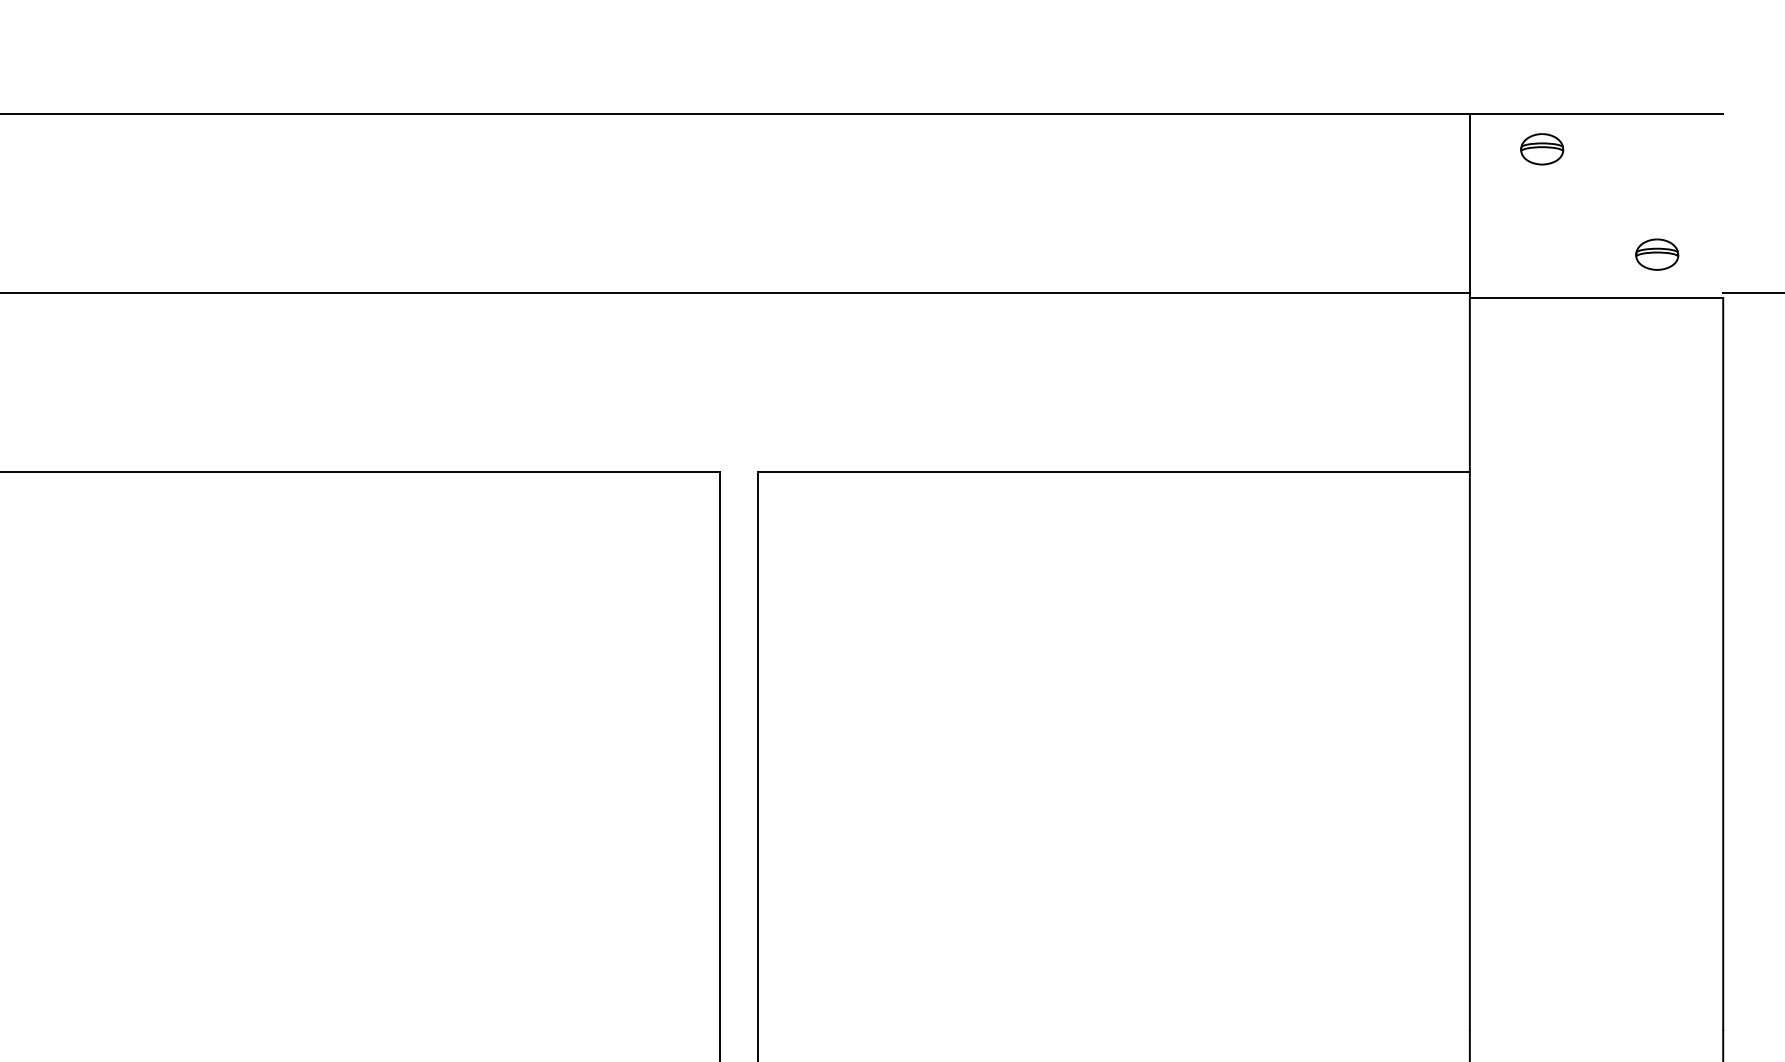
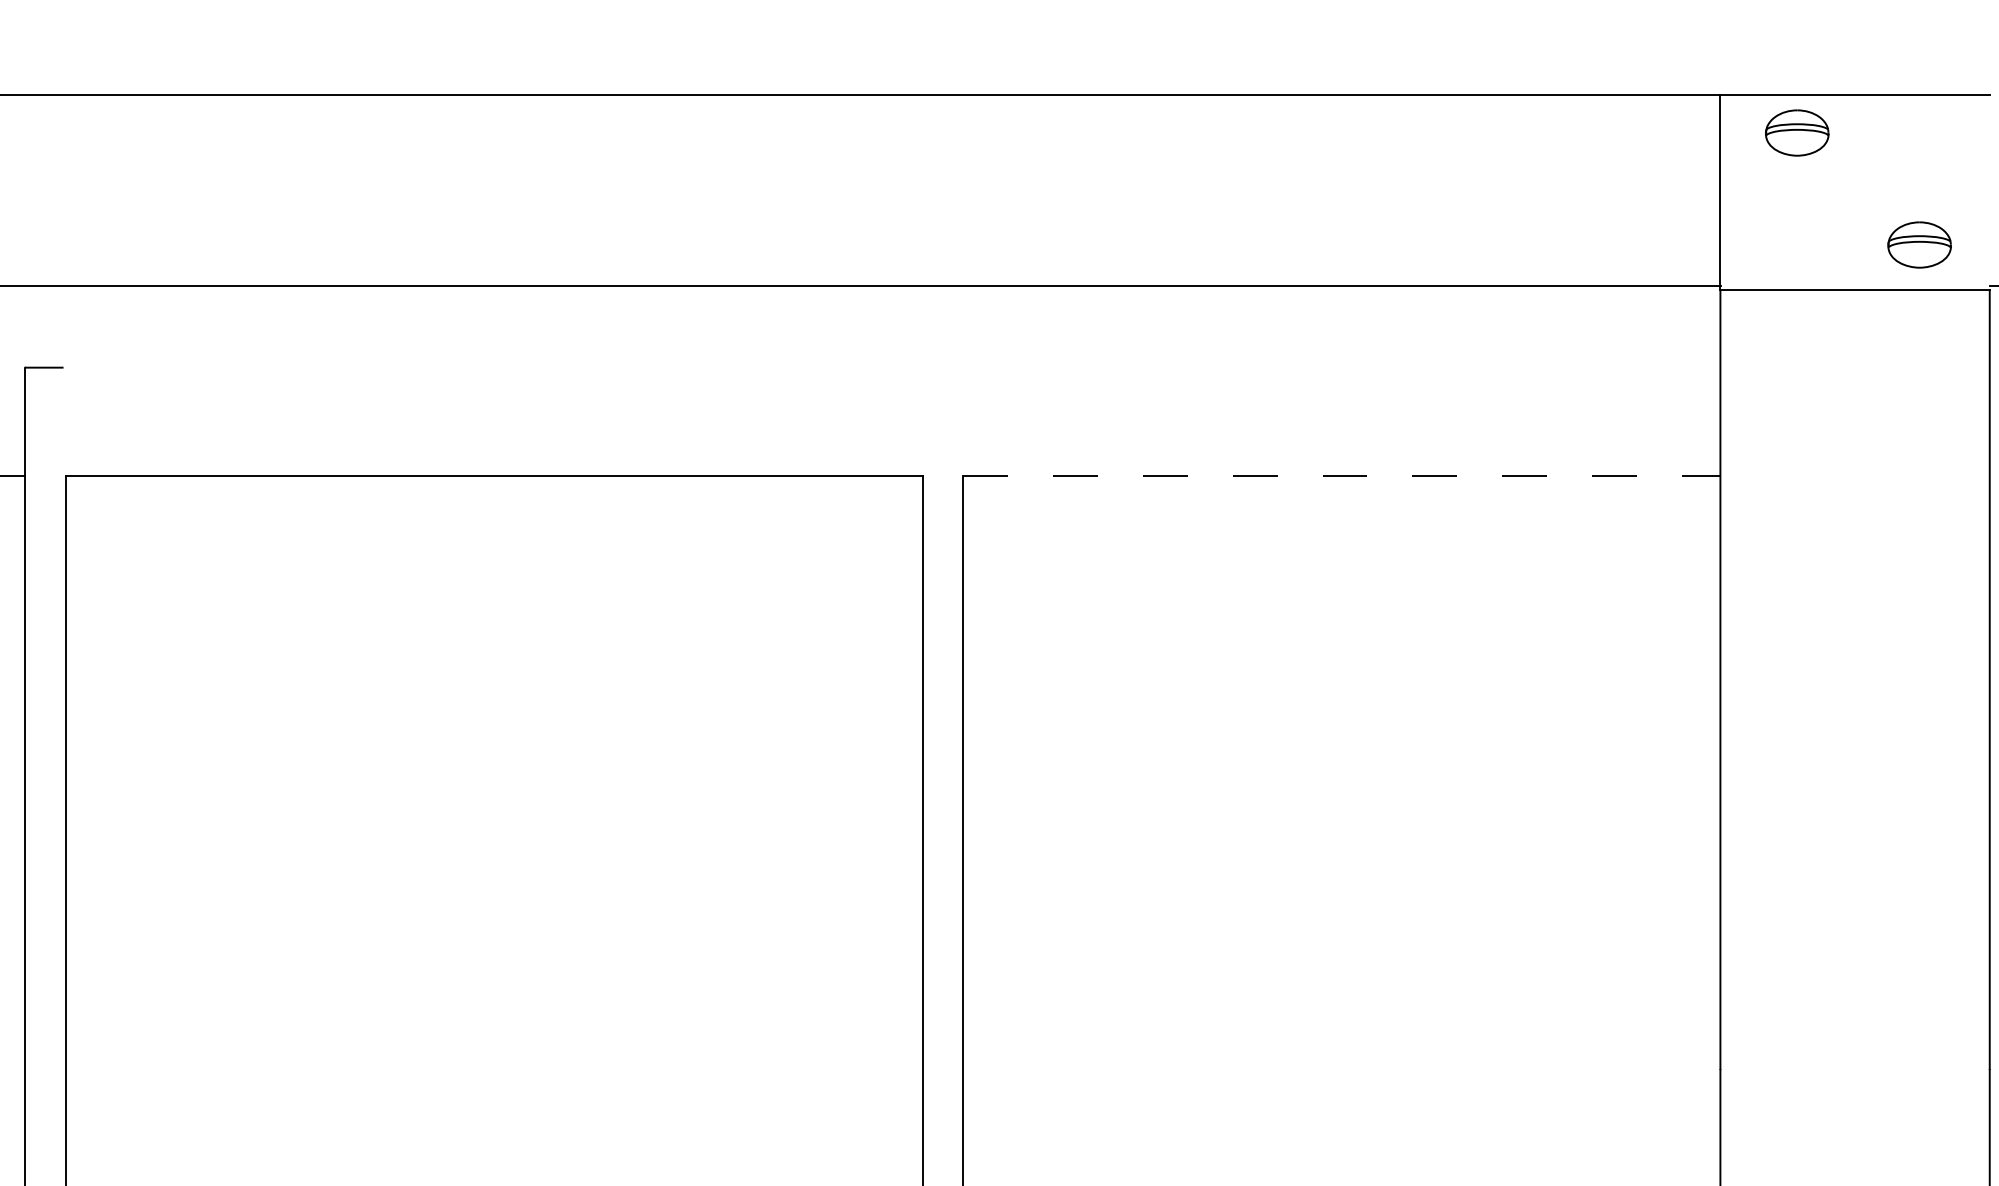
part: (1542, 148) -> (1797, 132), size x1.4
part: (1657, 254) -> (1919, 244), size x1.4
line: (1113, 472) -> (1341, 476), solid -> dashed

